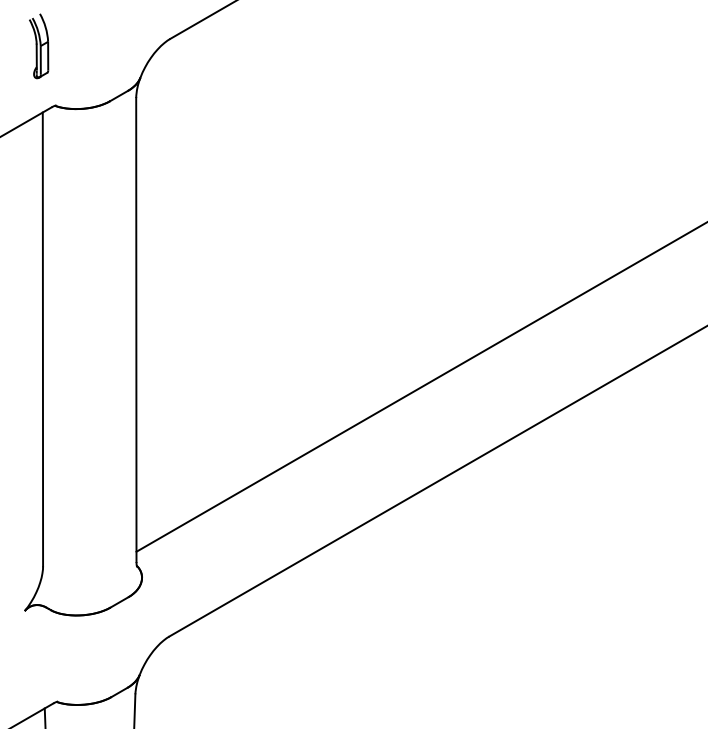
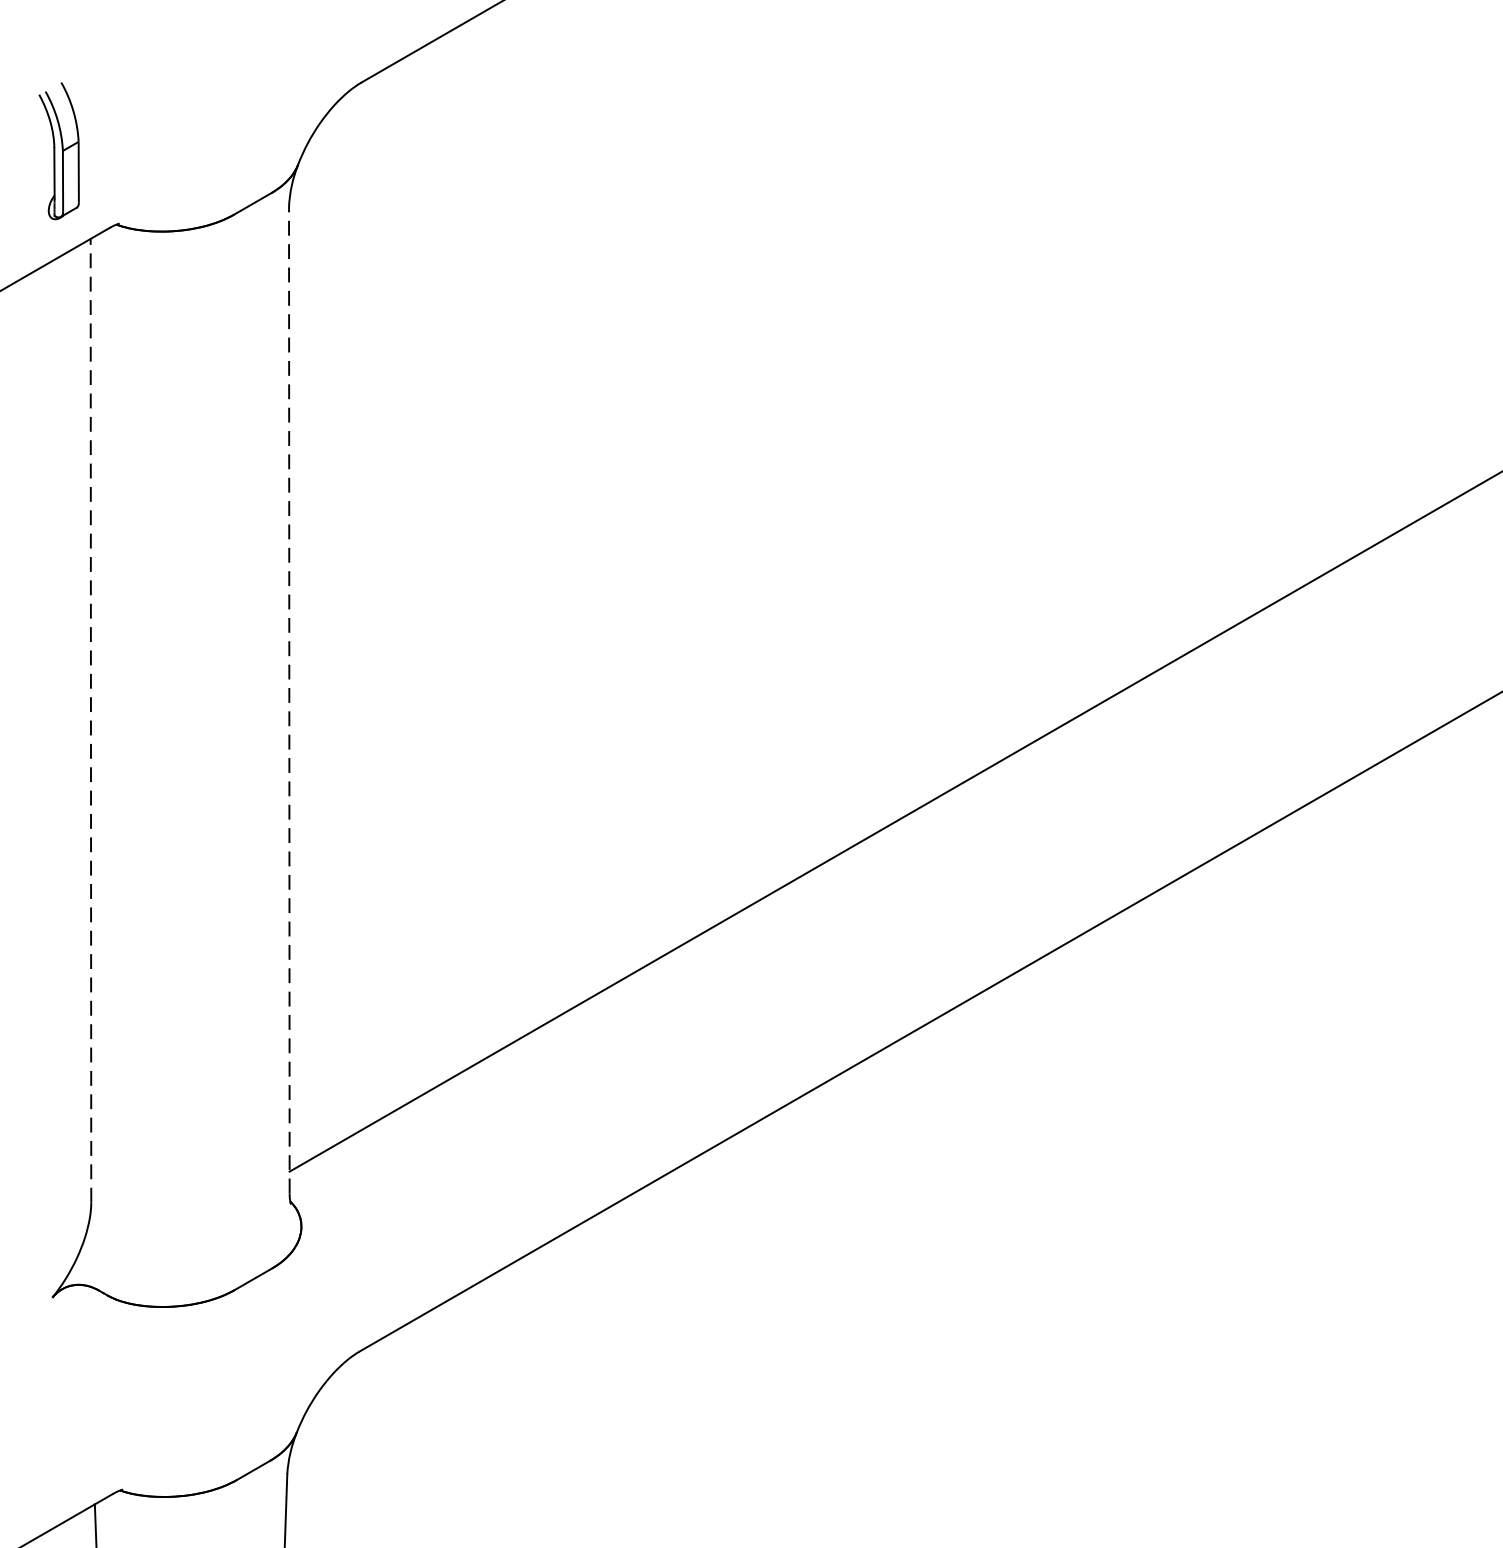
part: (39, 46) -> (60, 151), moved
line: (136, 329) -> (289, 699), solid -> dashed
line: (42, 339) -> (90, 720), solid -> dashed

